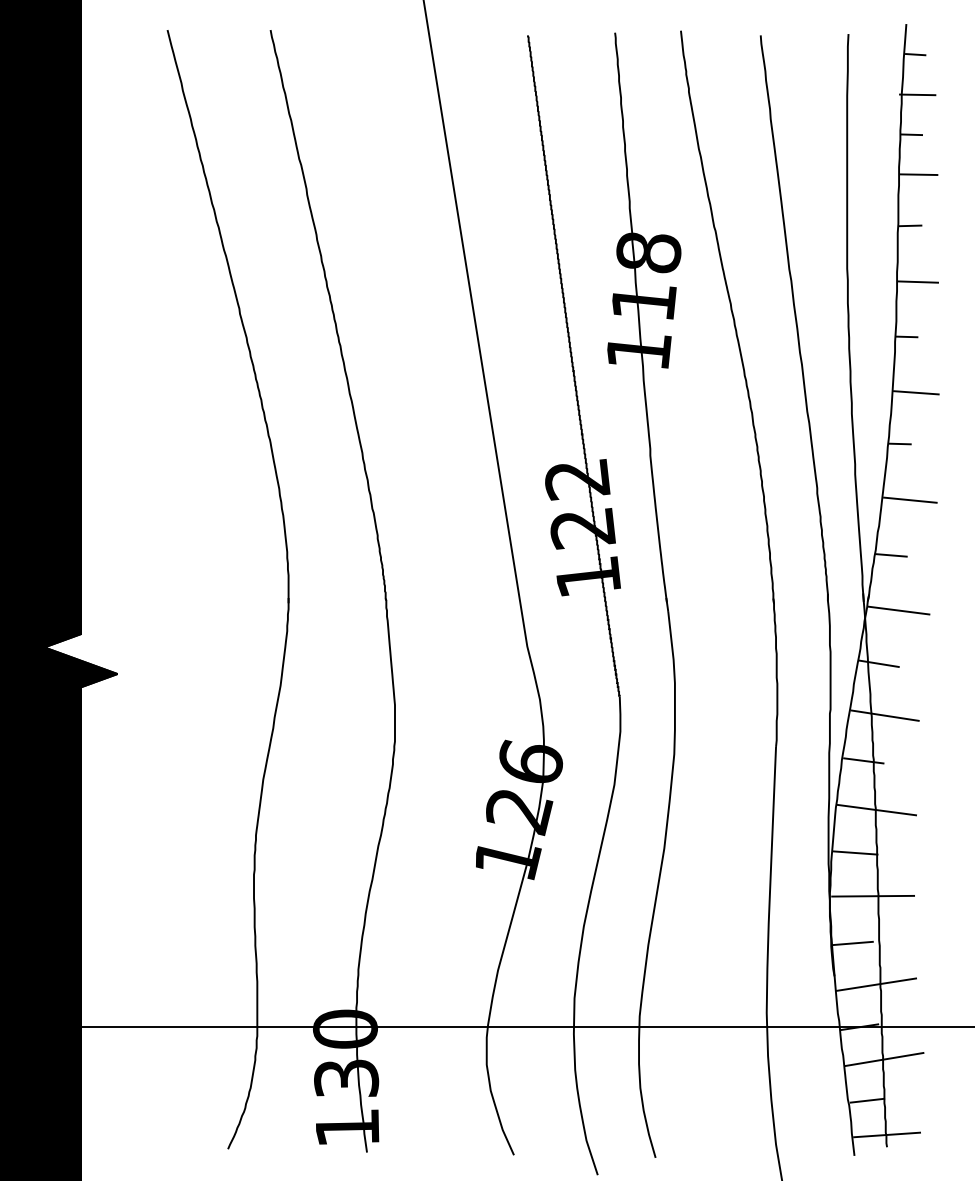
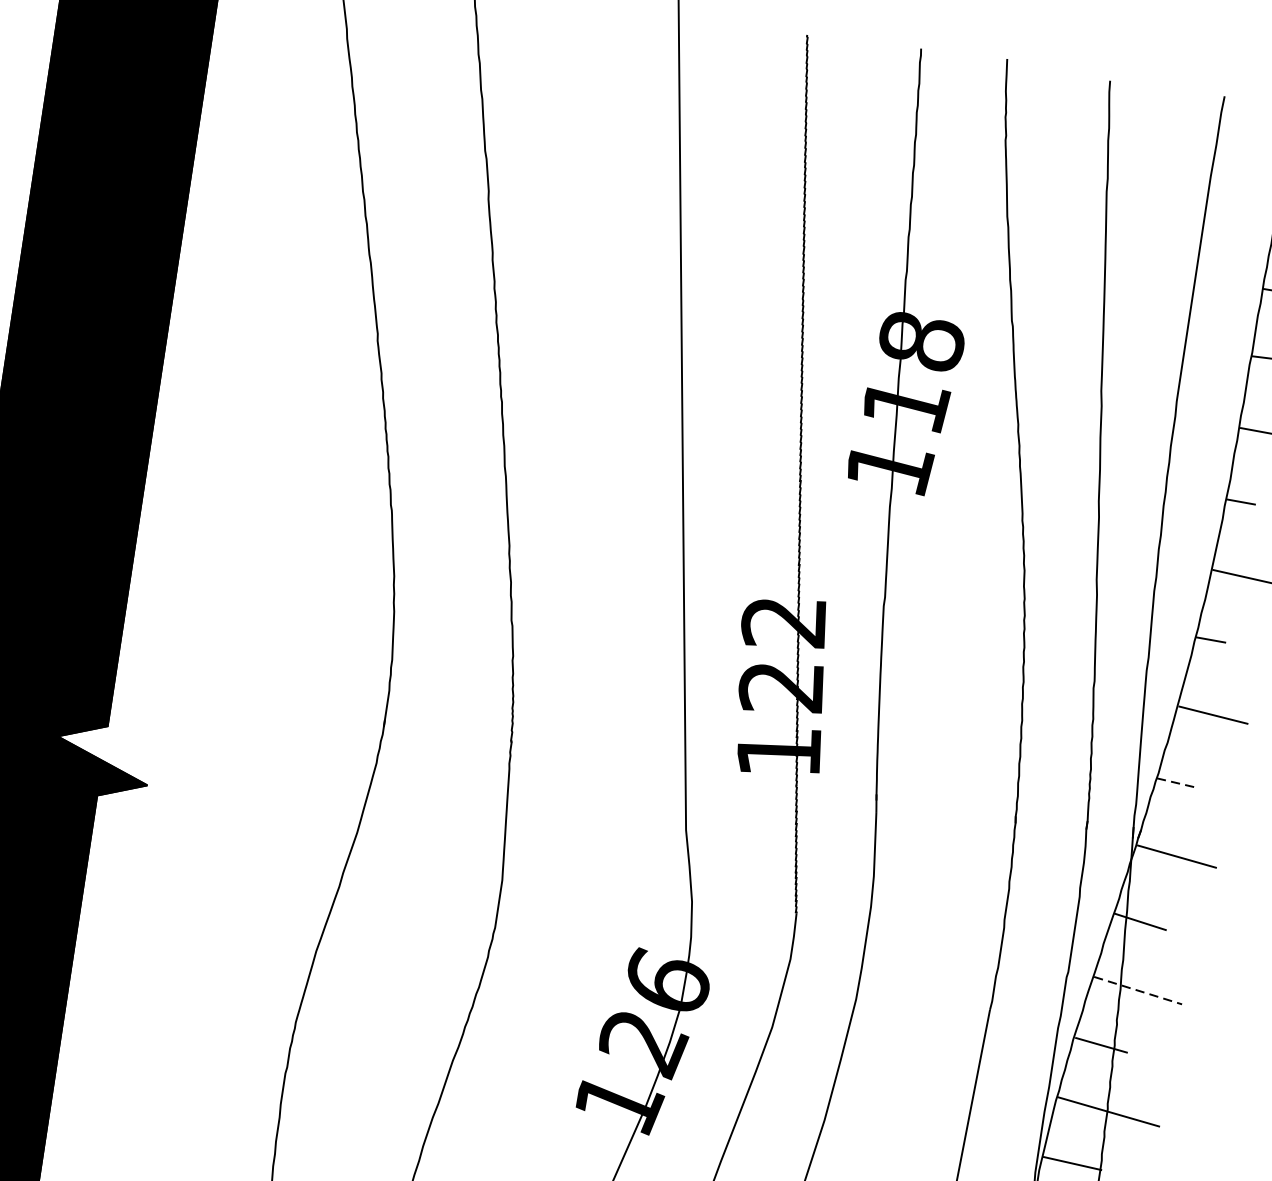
line: (891, 555) -> (1177, 783), solid -> dashed
line: (885, 715) -> (1138, 990), solid -> dashed

